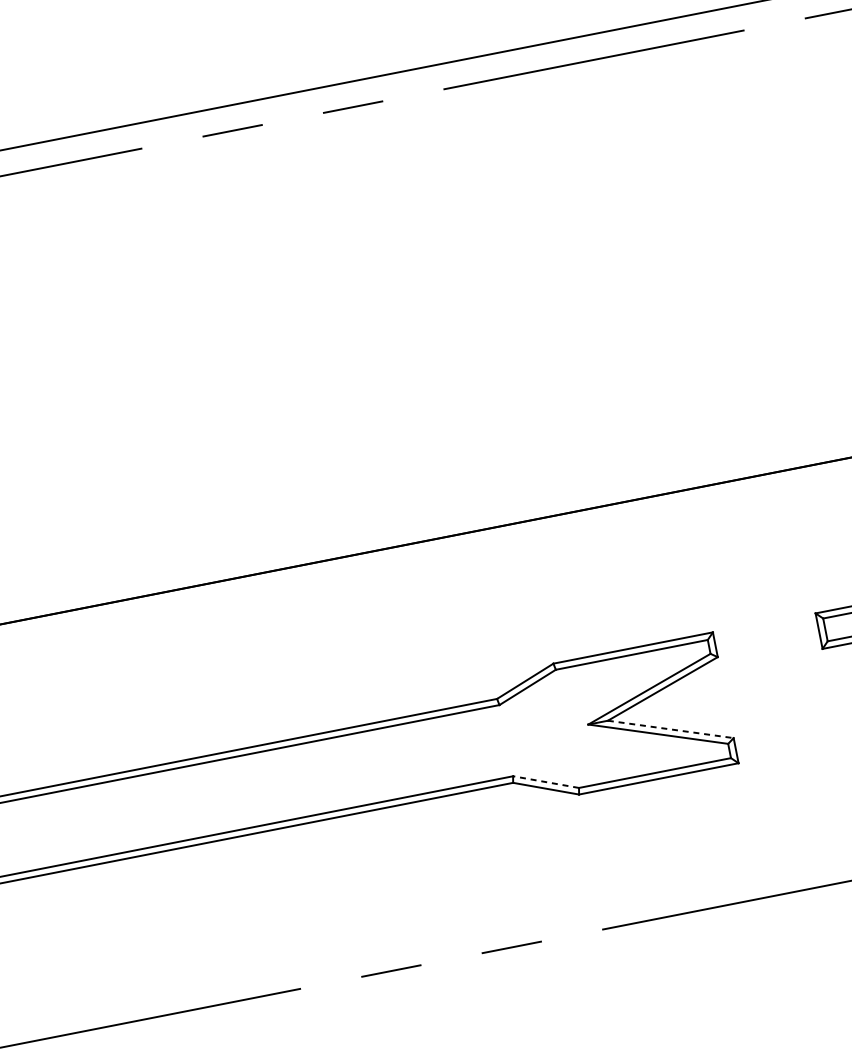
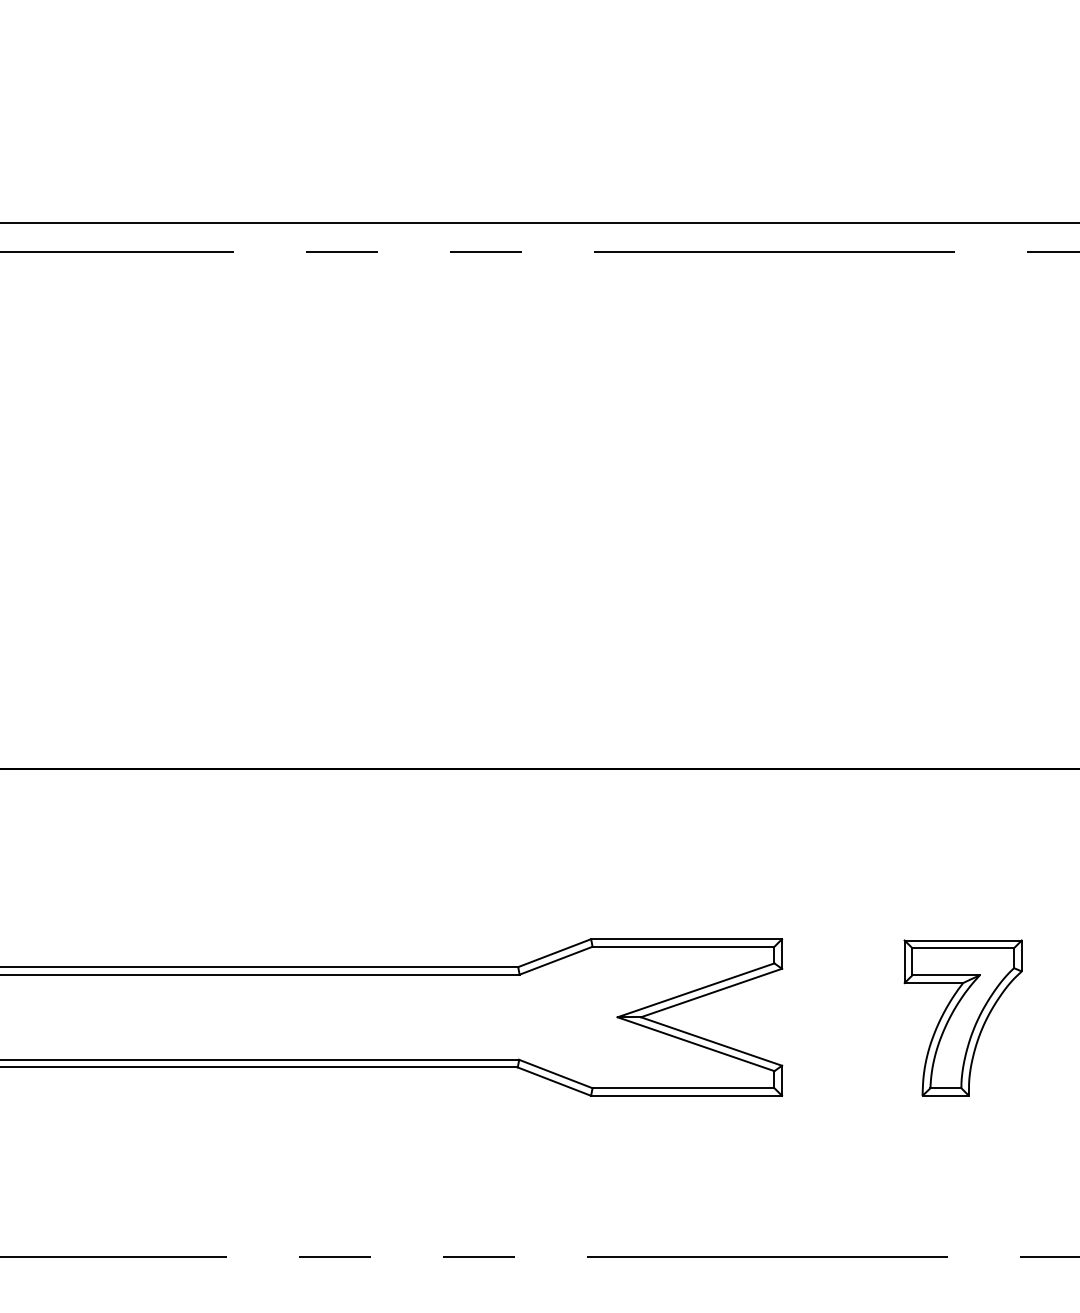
line: (670, 729) -> (711, 1041), dashed -> solid
line: (545, 781) -> (555, 1073), dashed -> solid

